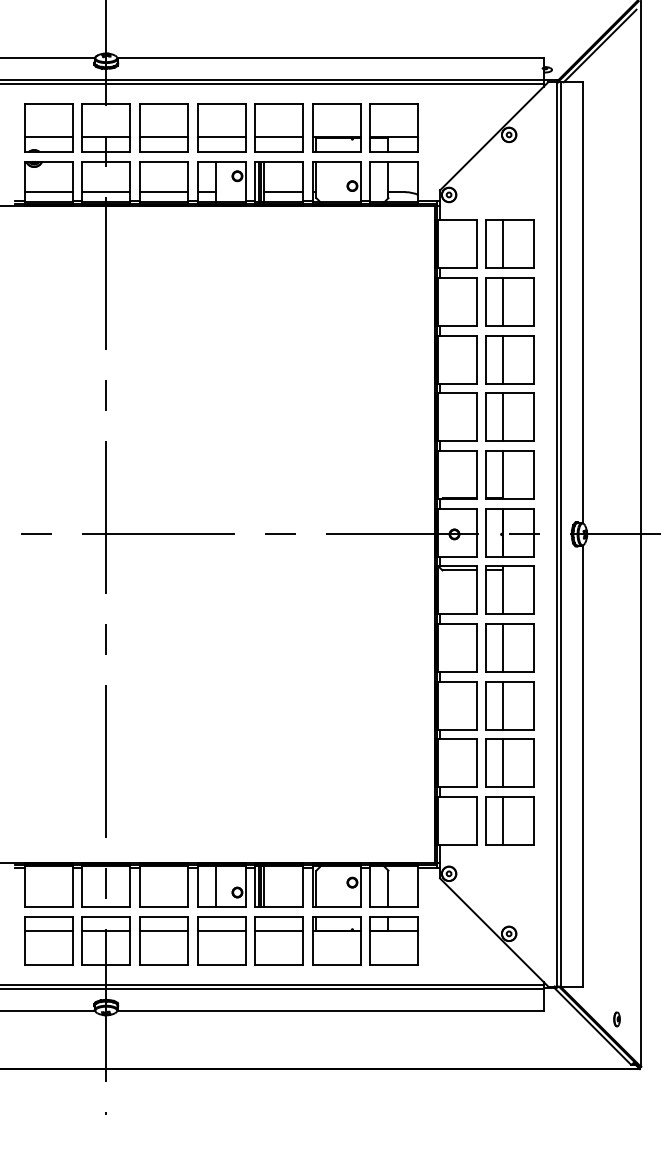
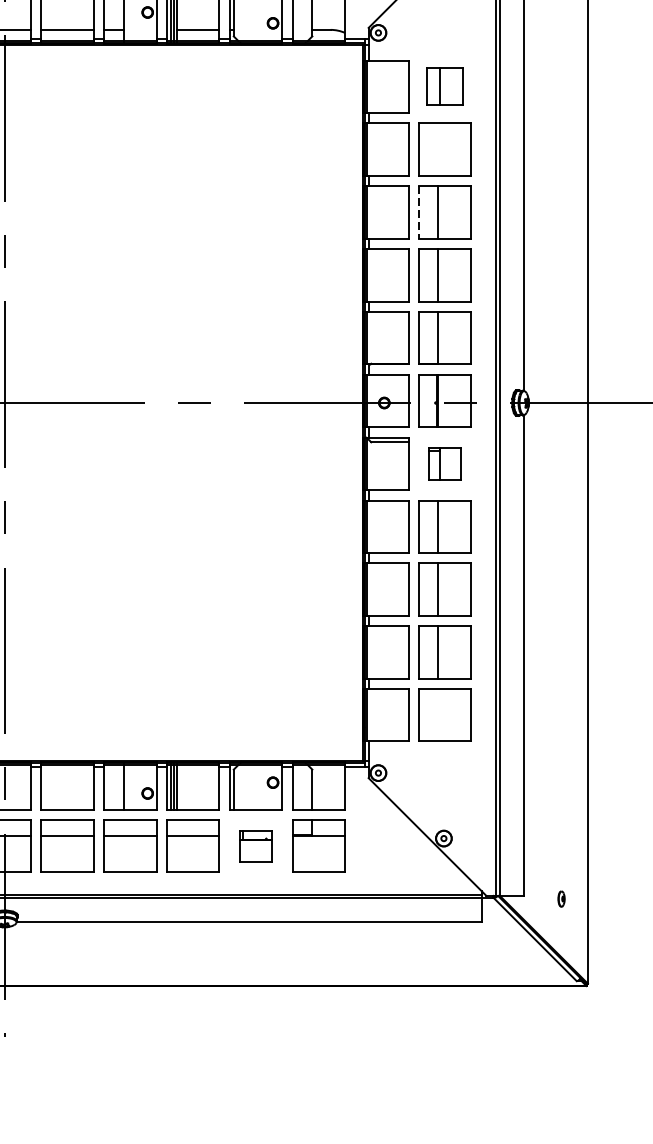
part: (509, 243) -> (444, 85), size x0.7
line: (503, 302) -> (437, 150), removed
line: (486, 360) -> (419, 213), solid -> dashed
part: (509, 589) -> (444, 463), size x0.6
line: (503, 820) -> (437, 714), removed
part: (336, 940) -> (255, 845), size x0.6
part: (616, 1019) -> (560, 899), moved

